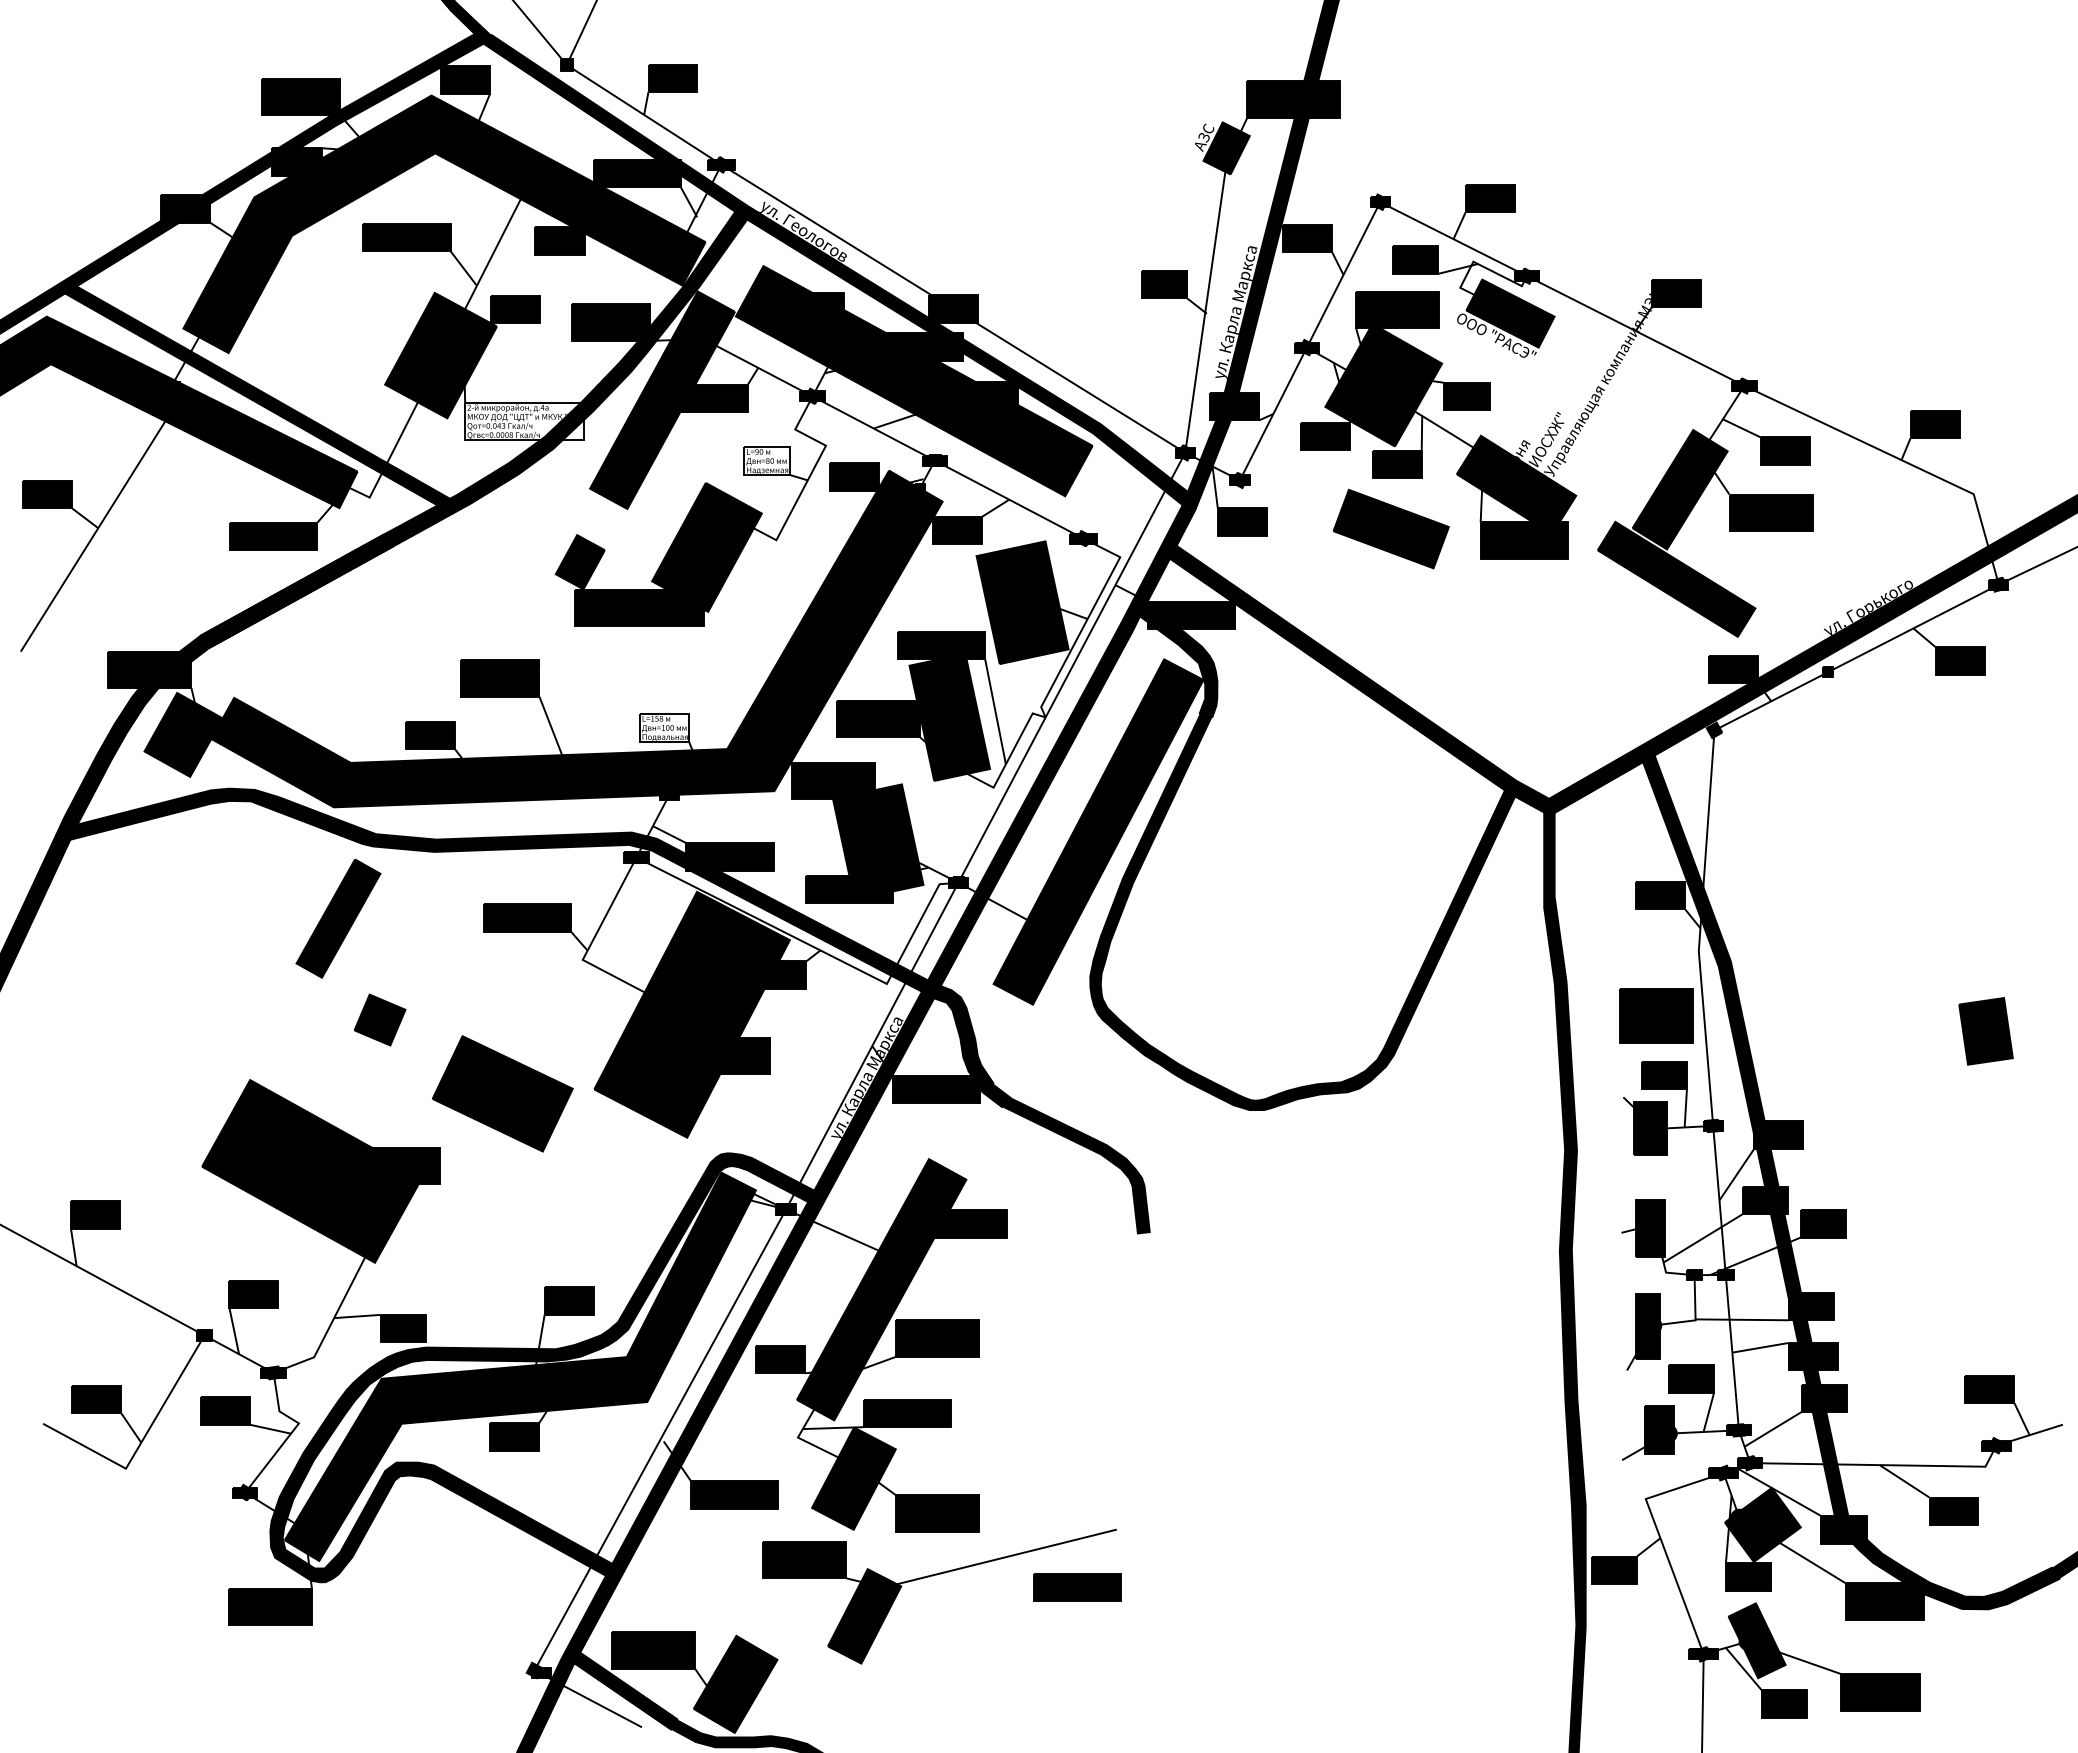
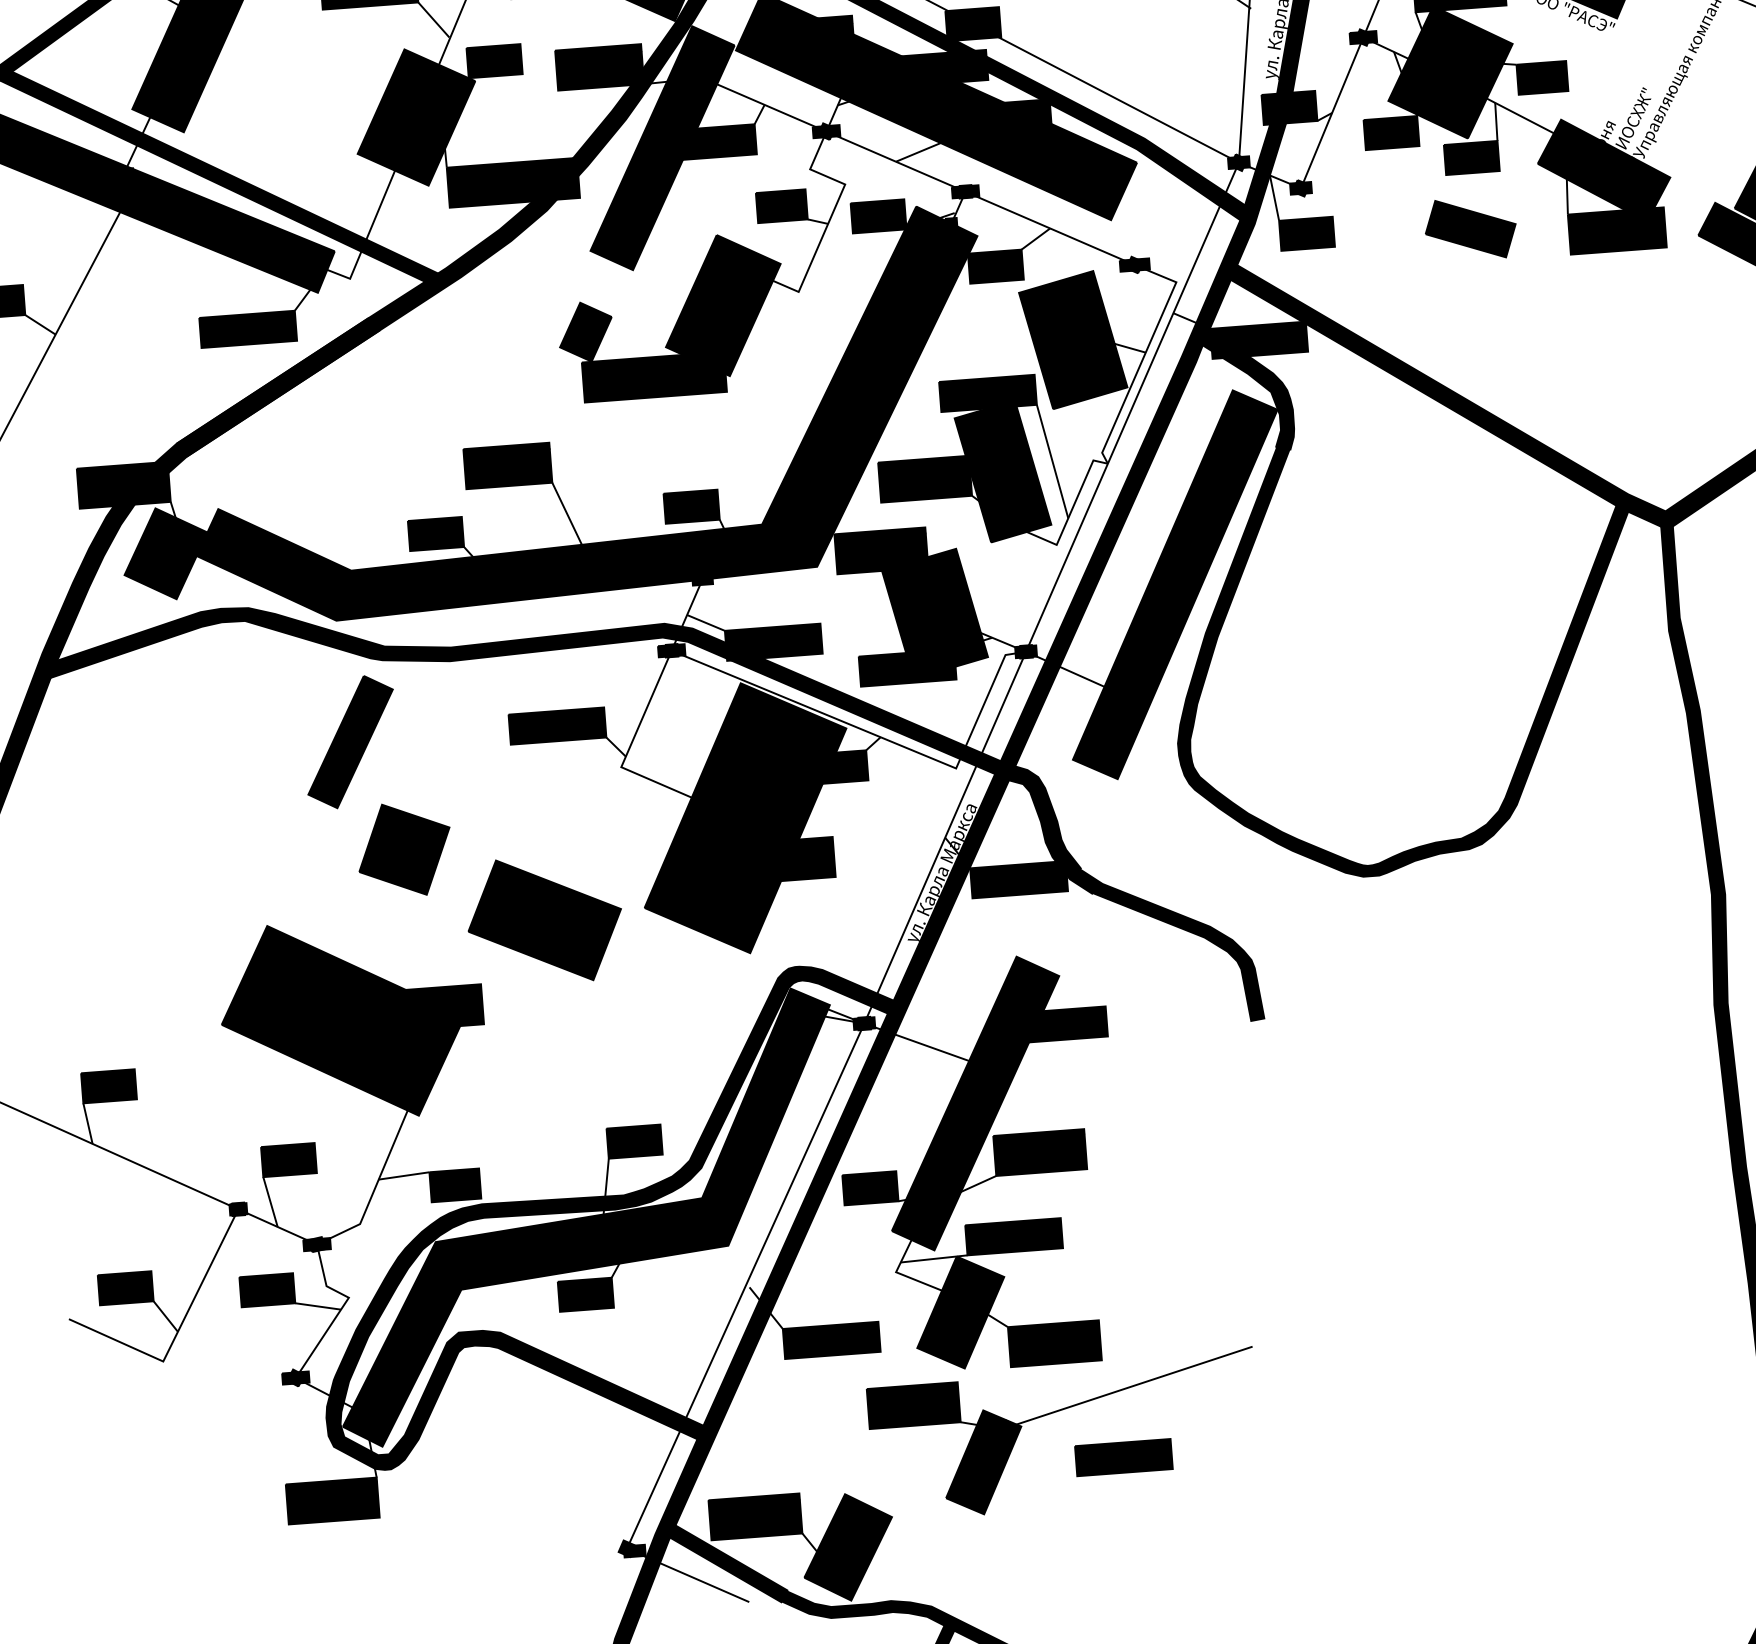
fill: (524, 421) -> (513, 182), added
fill: (766, 460) -> (781, 205), added
part: (1391, 528) -> (1470, 228), size x0.71
fill: (664, 727) -> (691, 506), added
part: (379, 1019) -> (403, 849), size x1.67
part: (1077, 1587) -> (1124, 1457), moved

